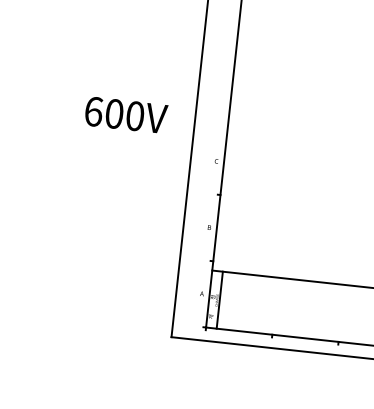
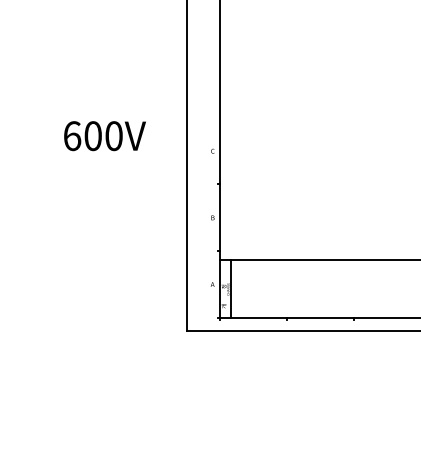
text: (125, 115) -> (104, 136), moved

